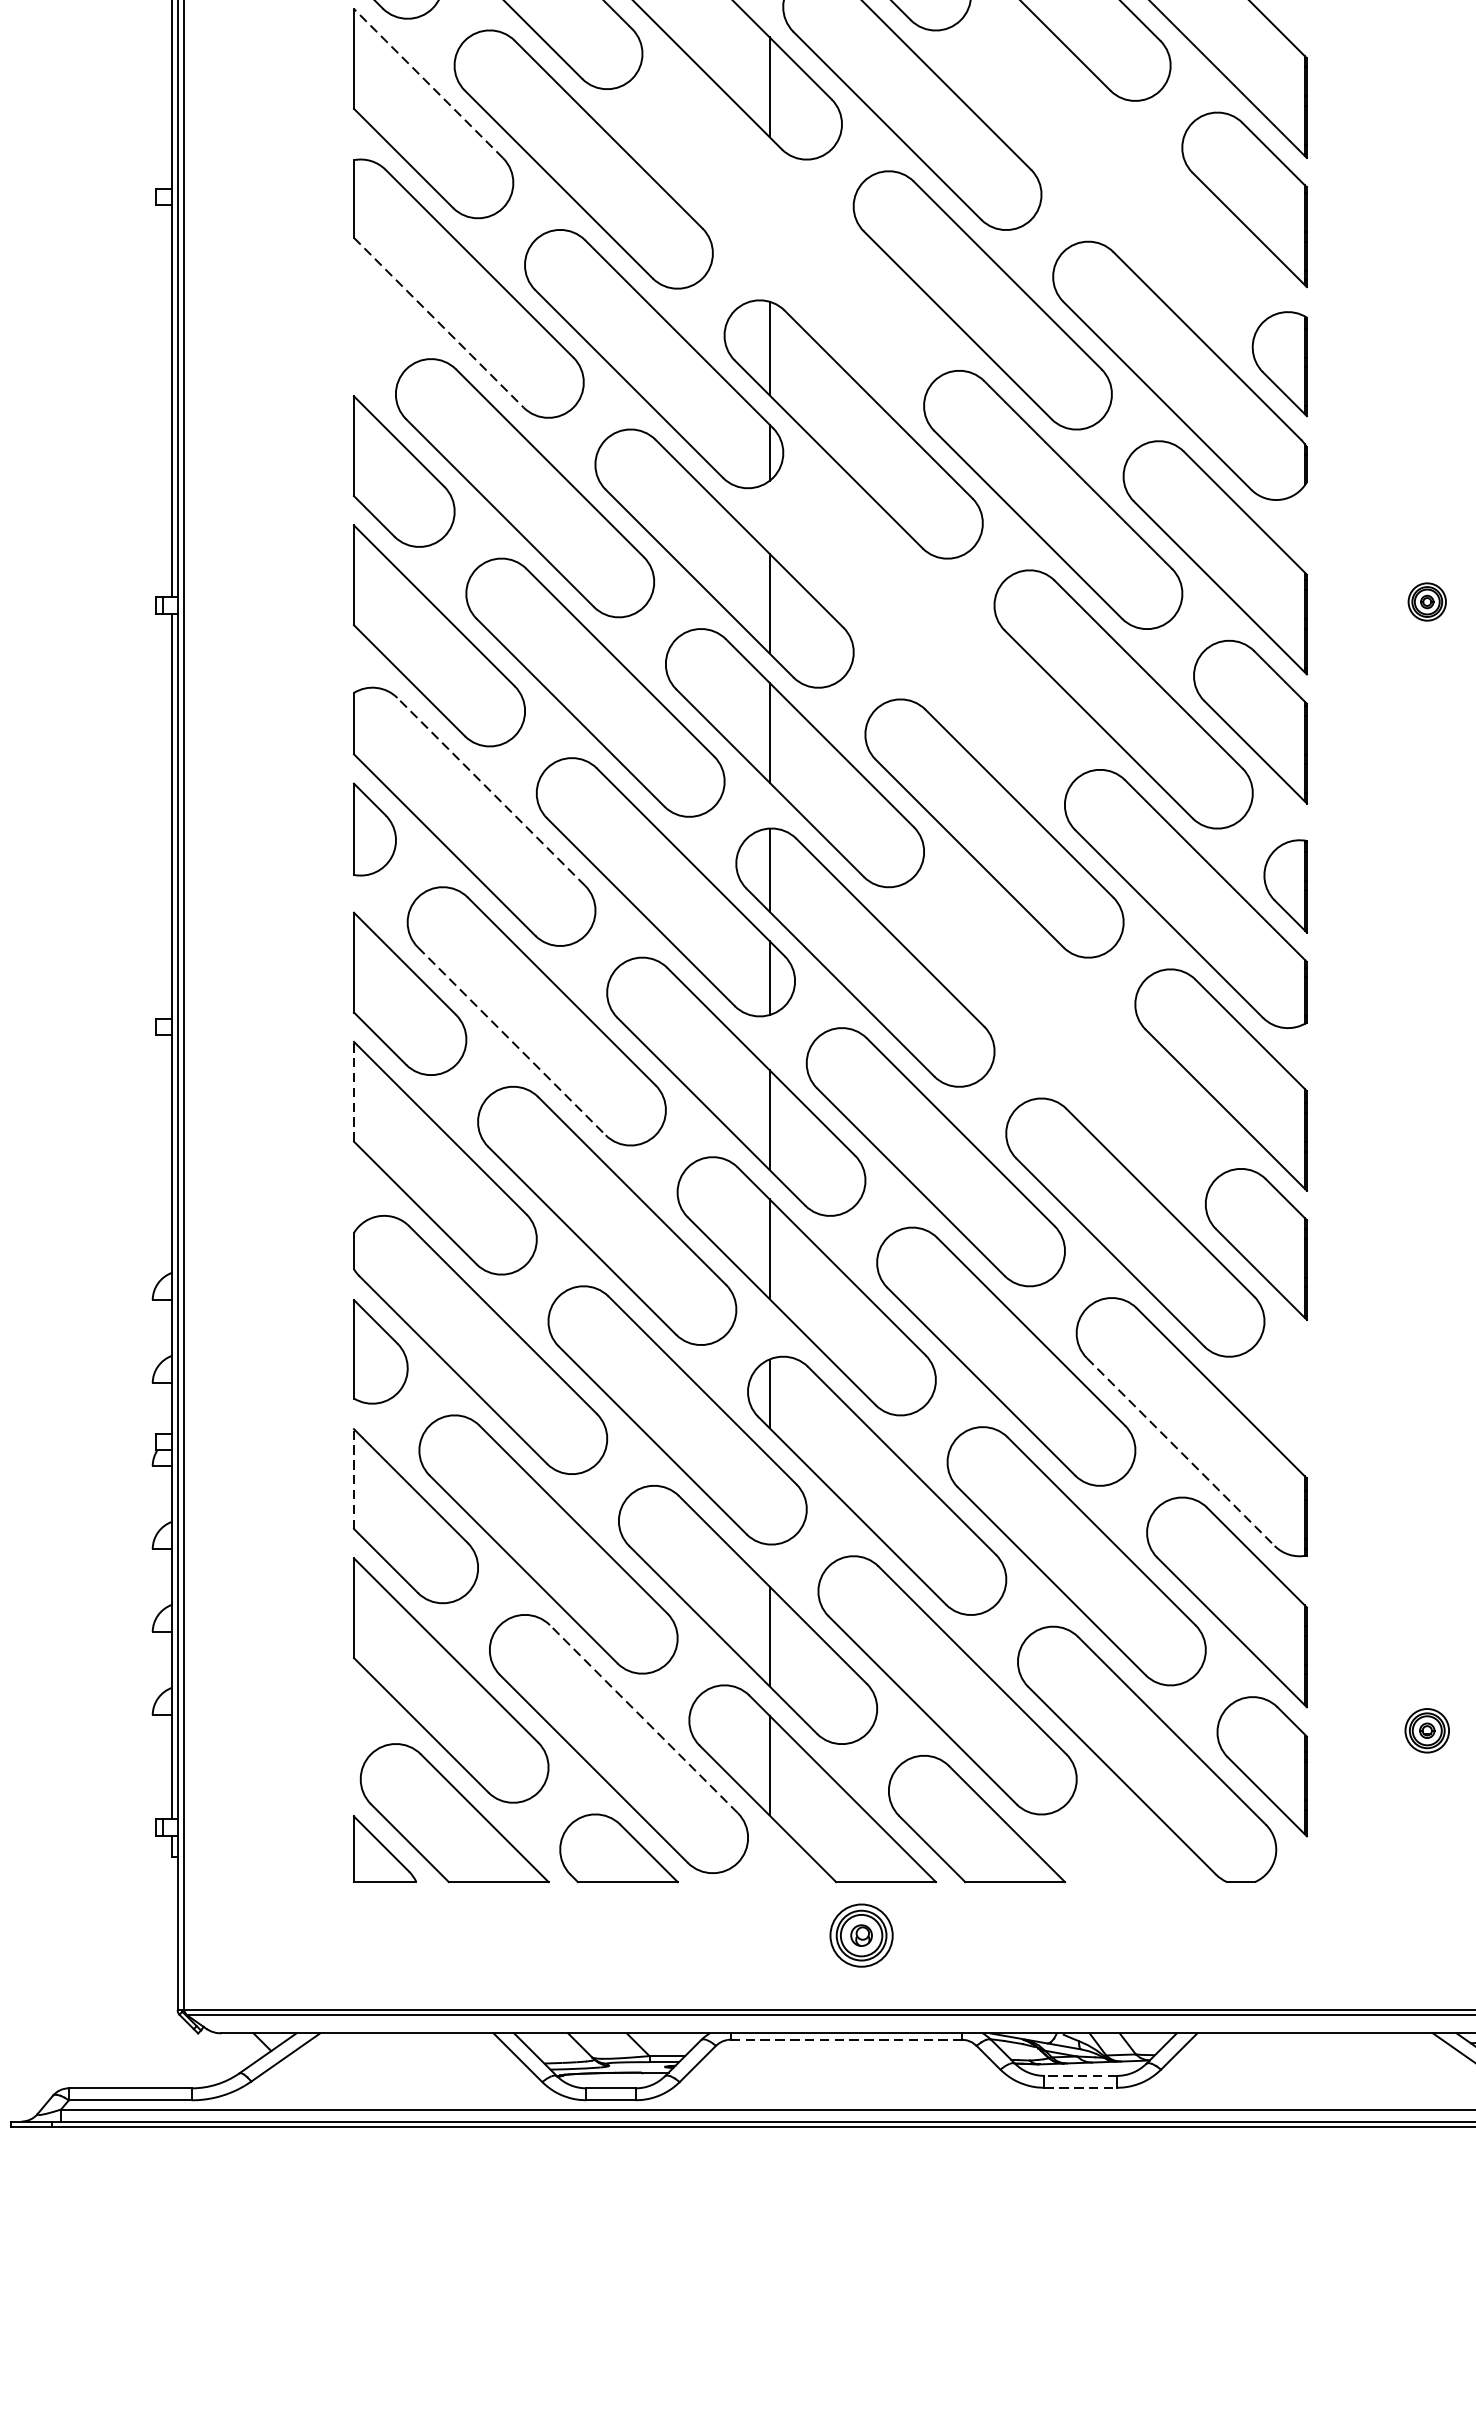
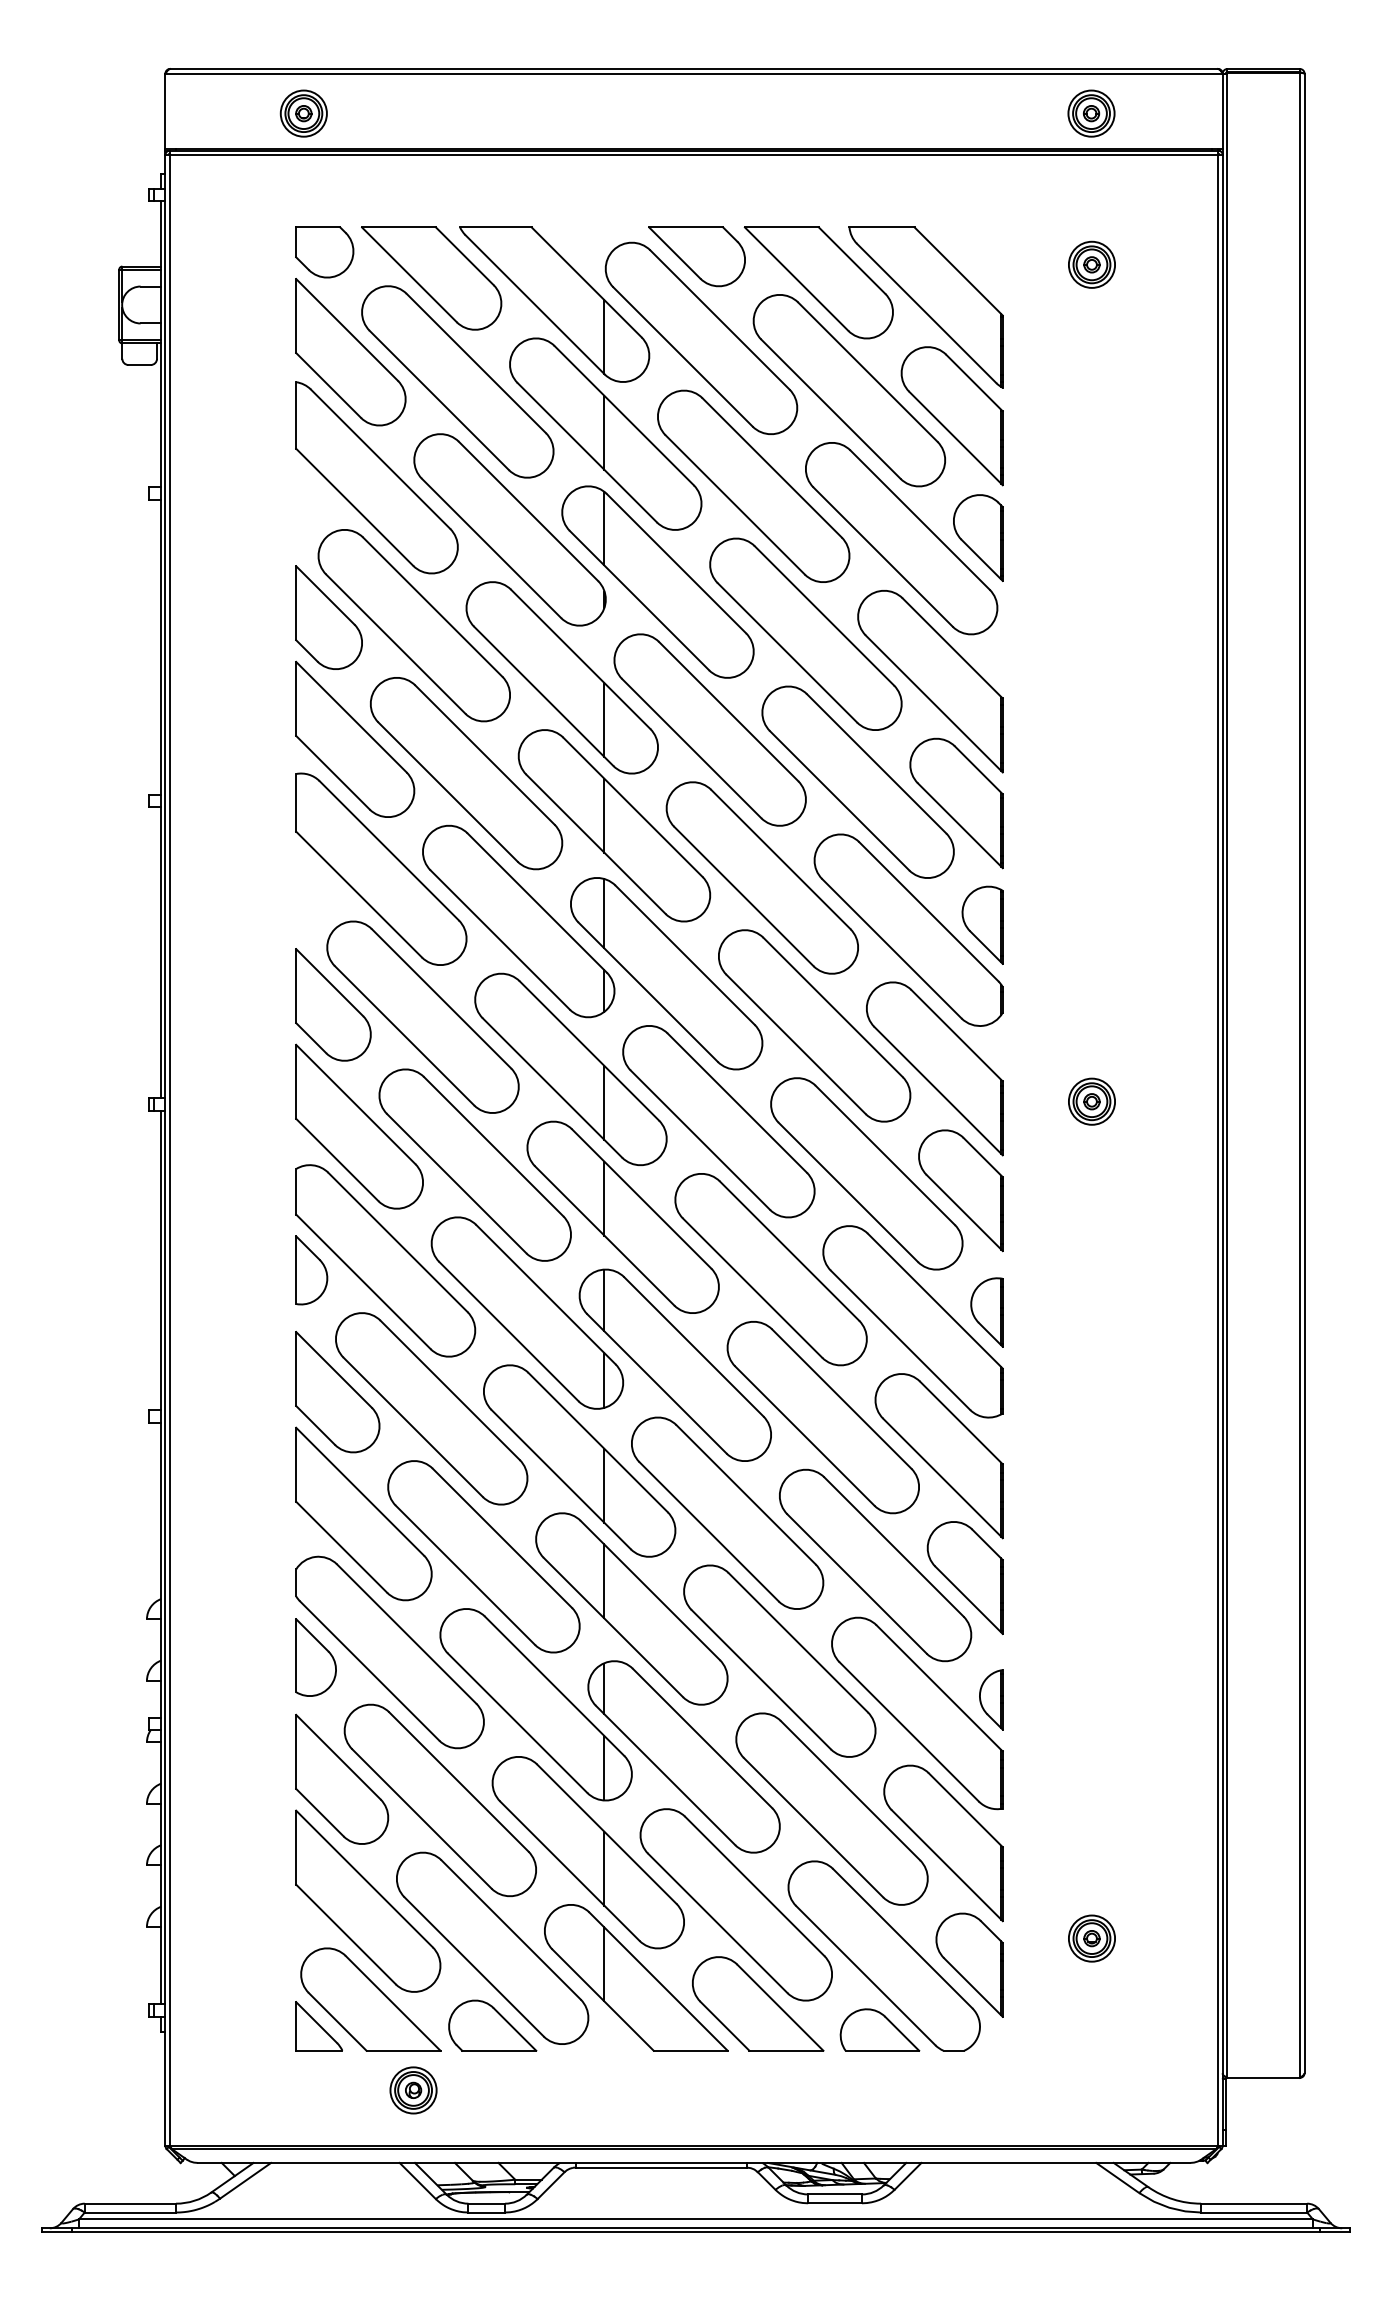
line: (428, 82) -> (351, 716), dashed -> solid
part: (1111, 170) -> (857, 781), added
part: (783, 229) -> (614, 825), added
line: (439, 322) -> (359, 894), dashed -> solid
part: (1426, 601) -> (1091, 1101), size x1.67
part: (923, 628) -> (718, 1121), added
line: (490, 792) -> (397, 1242), dashed -> solid
part: (1063, 1028) -> (822, 1417), added
line: (512, 1041) -> (413, 1427), dashed -> solid
line: (354, 1091) -> (296, 1464), dashed -> solid
part: (1291, 1408) -> (991, 1699), added
line: (1181, 1452) -> (909, 1732), dashed -> solid
line: (354, 1478) -> (296, 1751), dashed -> solid
line: (769, 1500) -> (604, 1767), added
line: (643, 1718) -> (510, 1929), dashed -> solid
part: (1426, 1730) -> (1091, 1938), size x1.43
part: (1140, 1853) -> (879, 2029), added
part: (861, 1935) -> (413, 2090), moved
line: (846, 2039) -> (661, 2167), dashed -> solid
line: (1081, 2075) -> (835, 2194), dashed -> solid
line: (1081, 2088) -> (835, 2203), dashed -> solid

